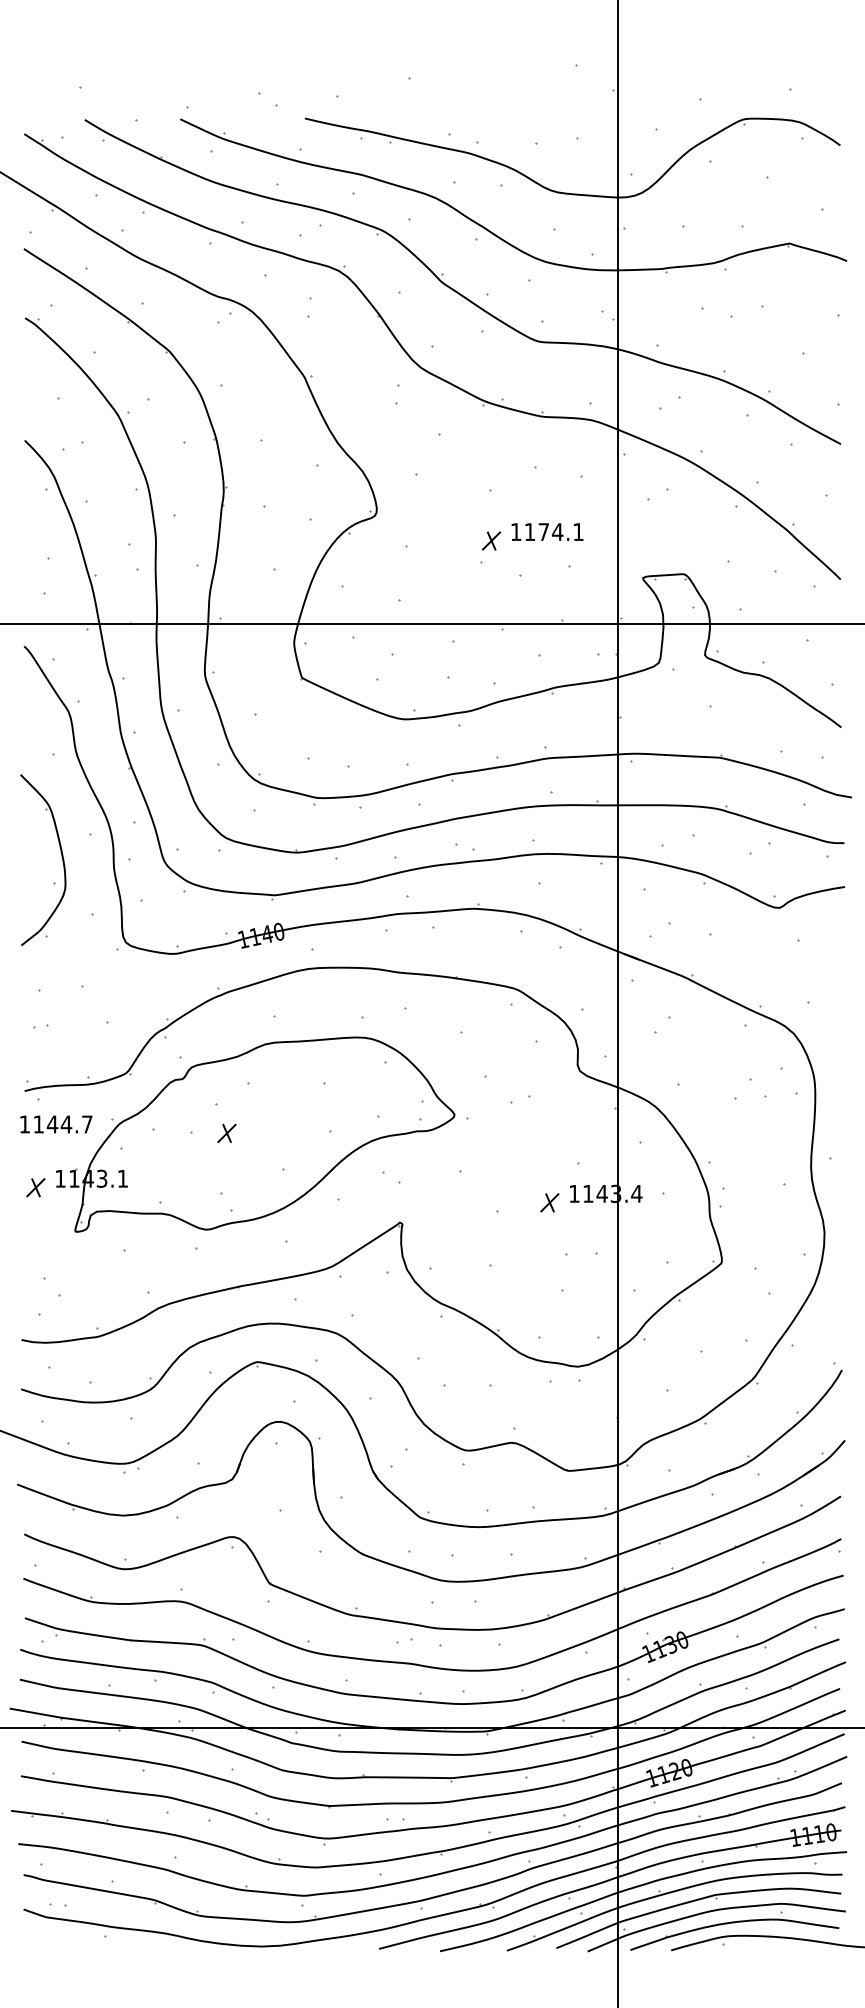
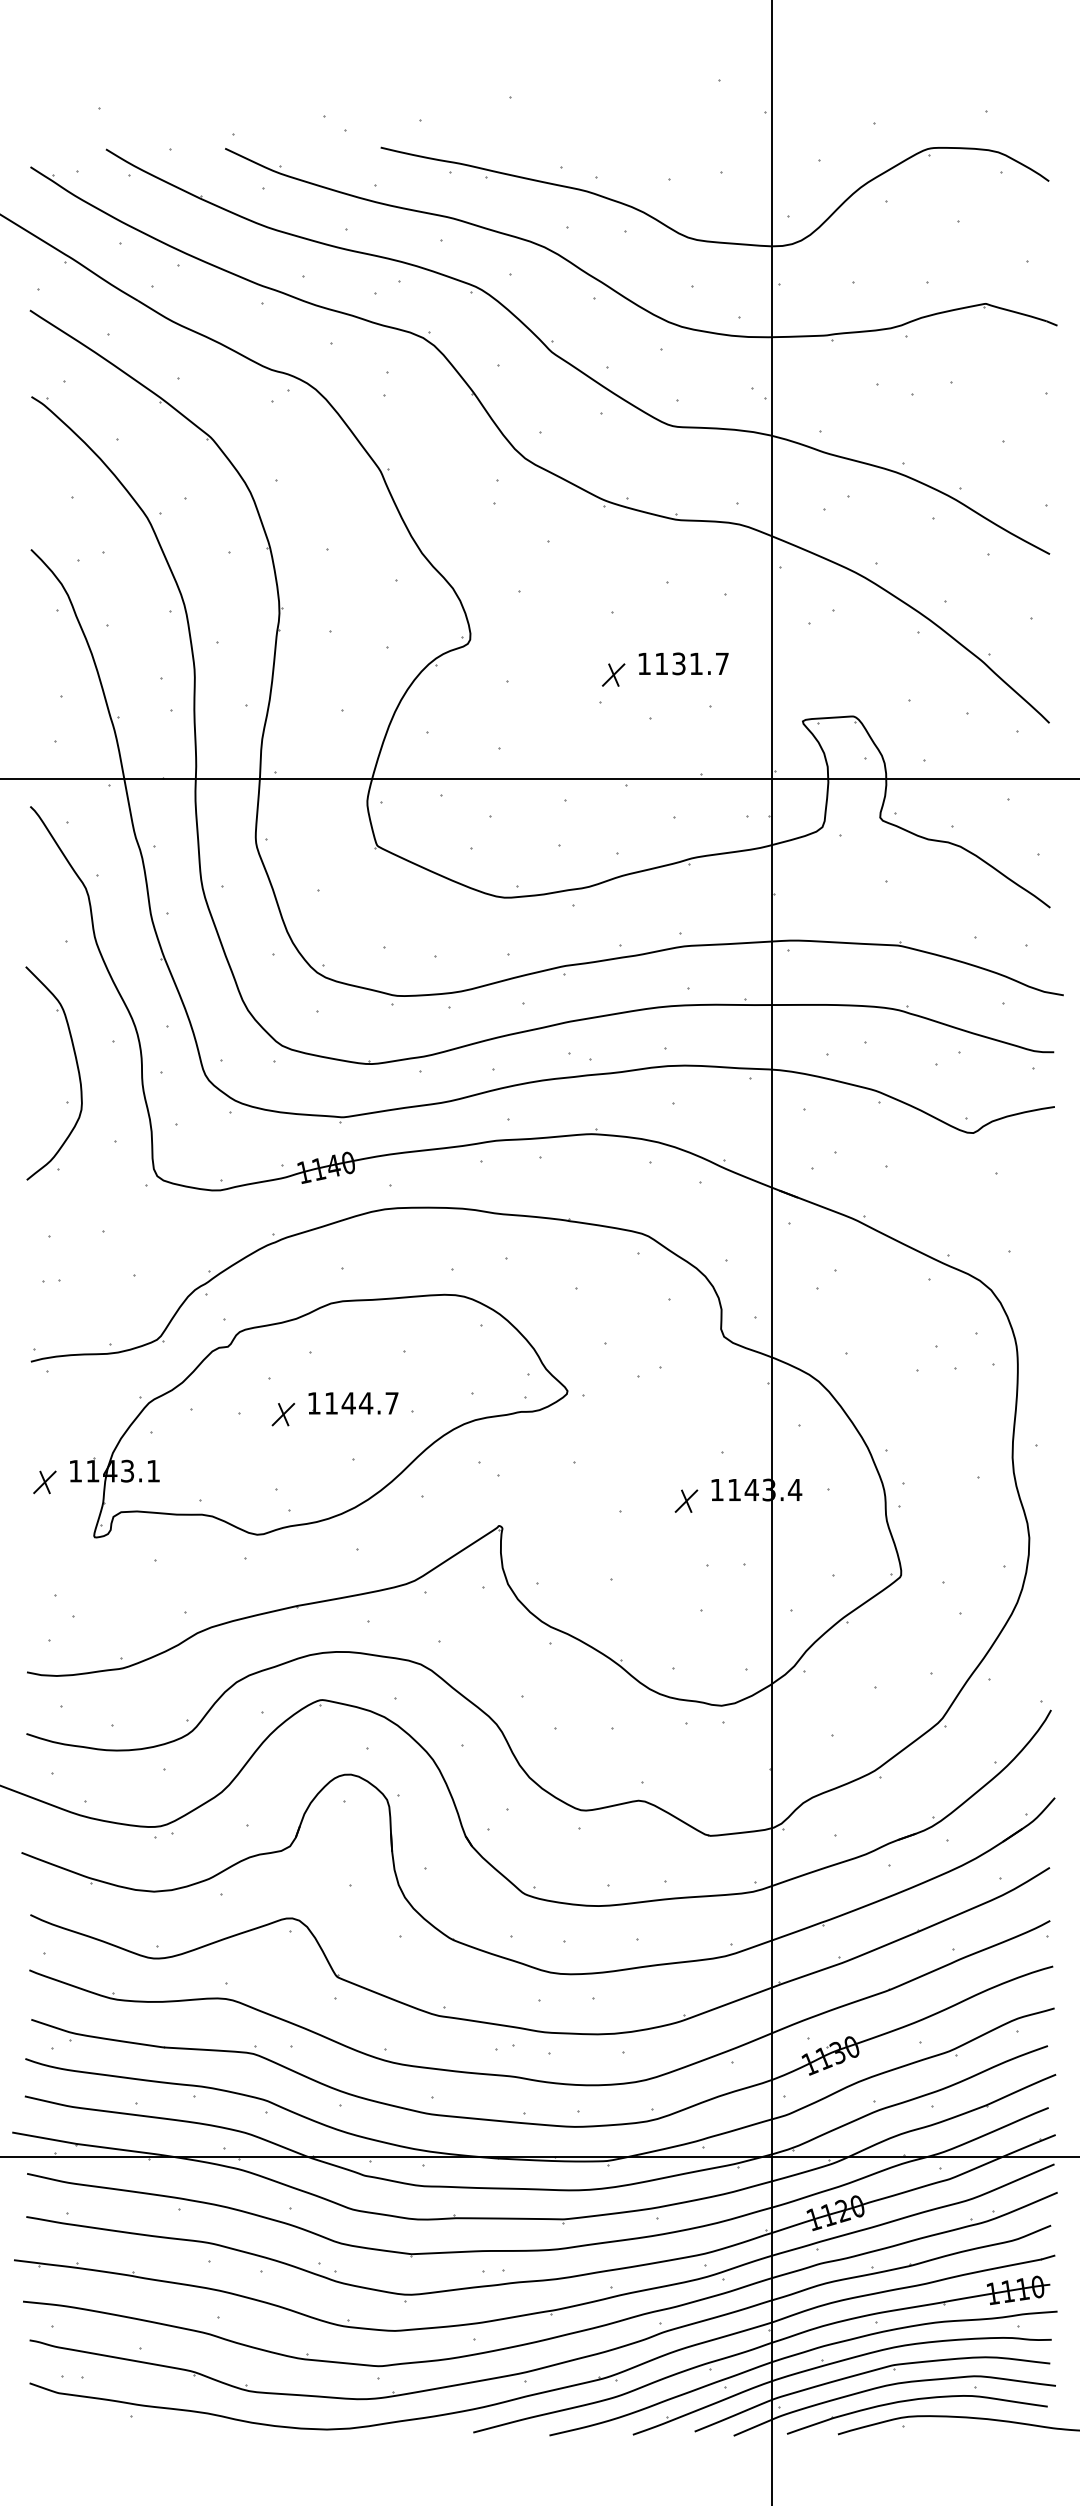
text: (561, 531) -> (700, 663), 1174.1 -> 1131.7
part: (56, 1124) -> (353, 1403), moved

